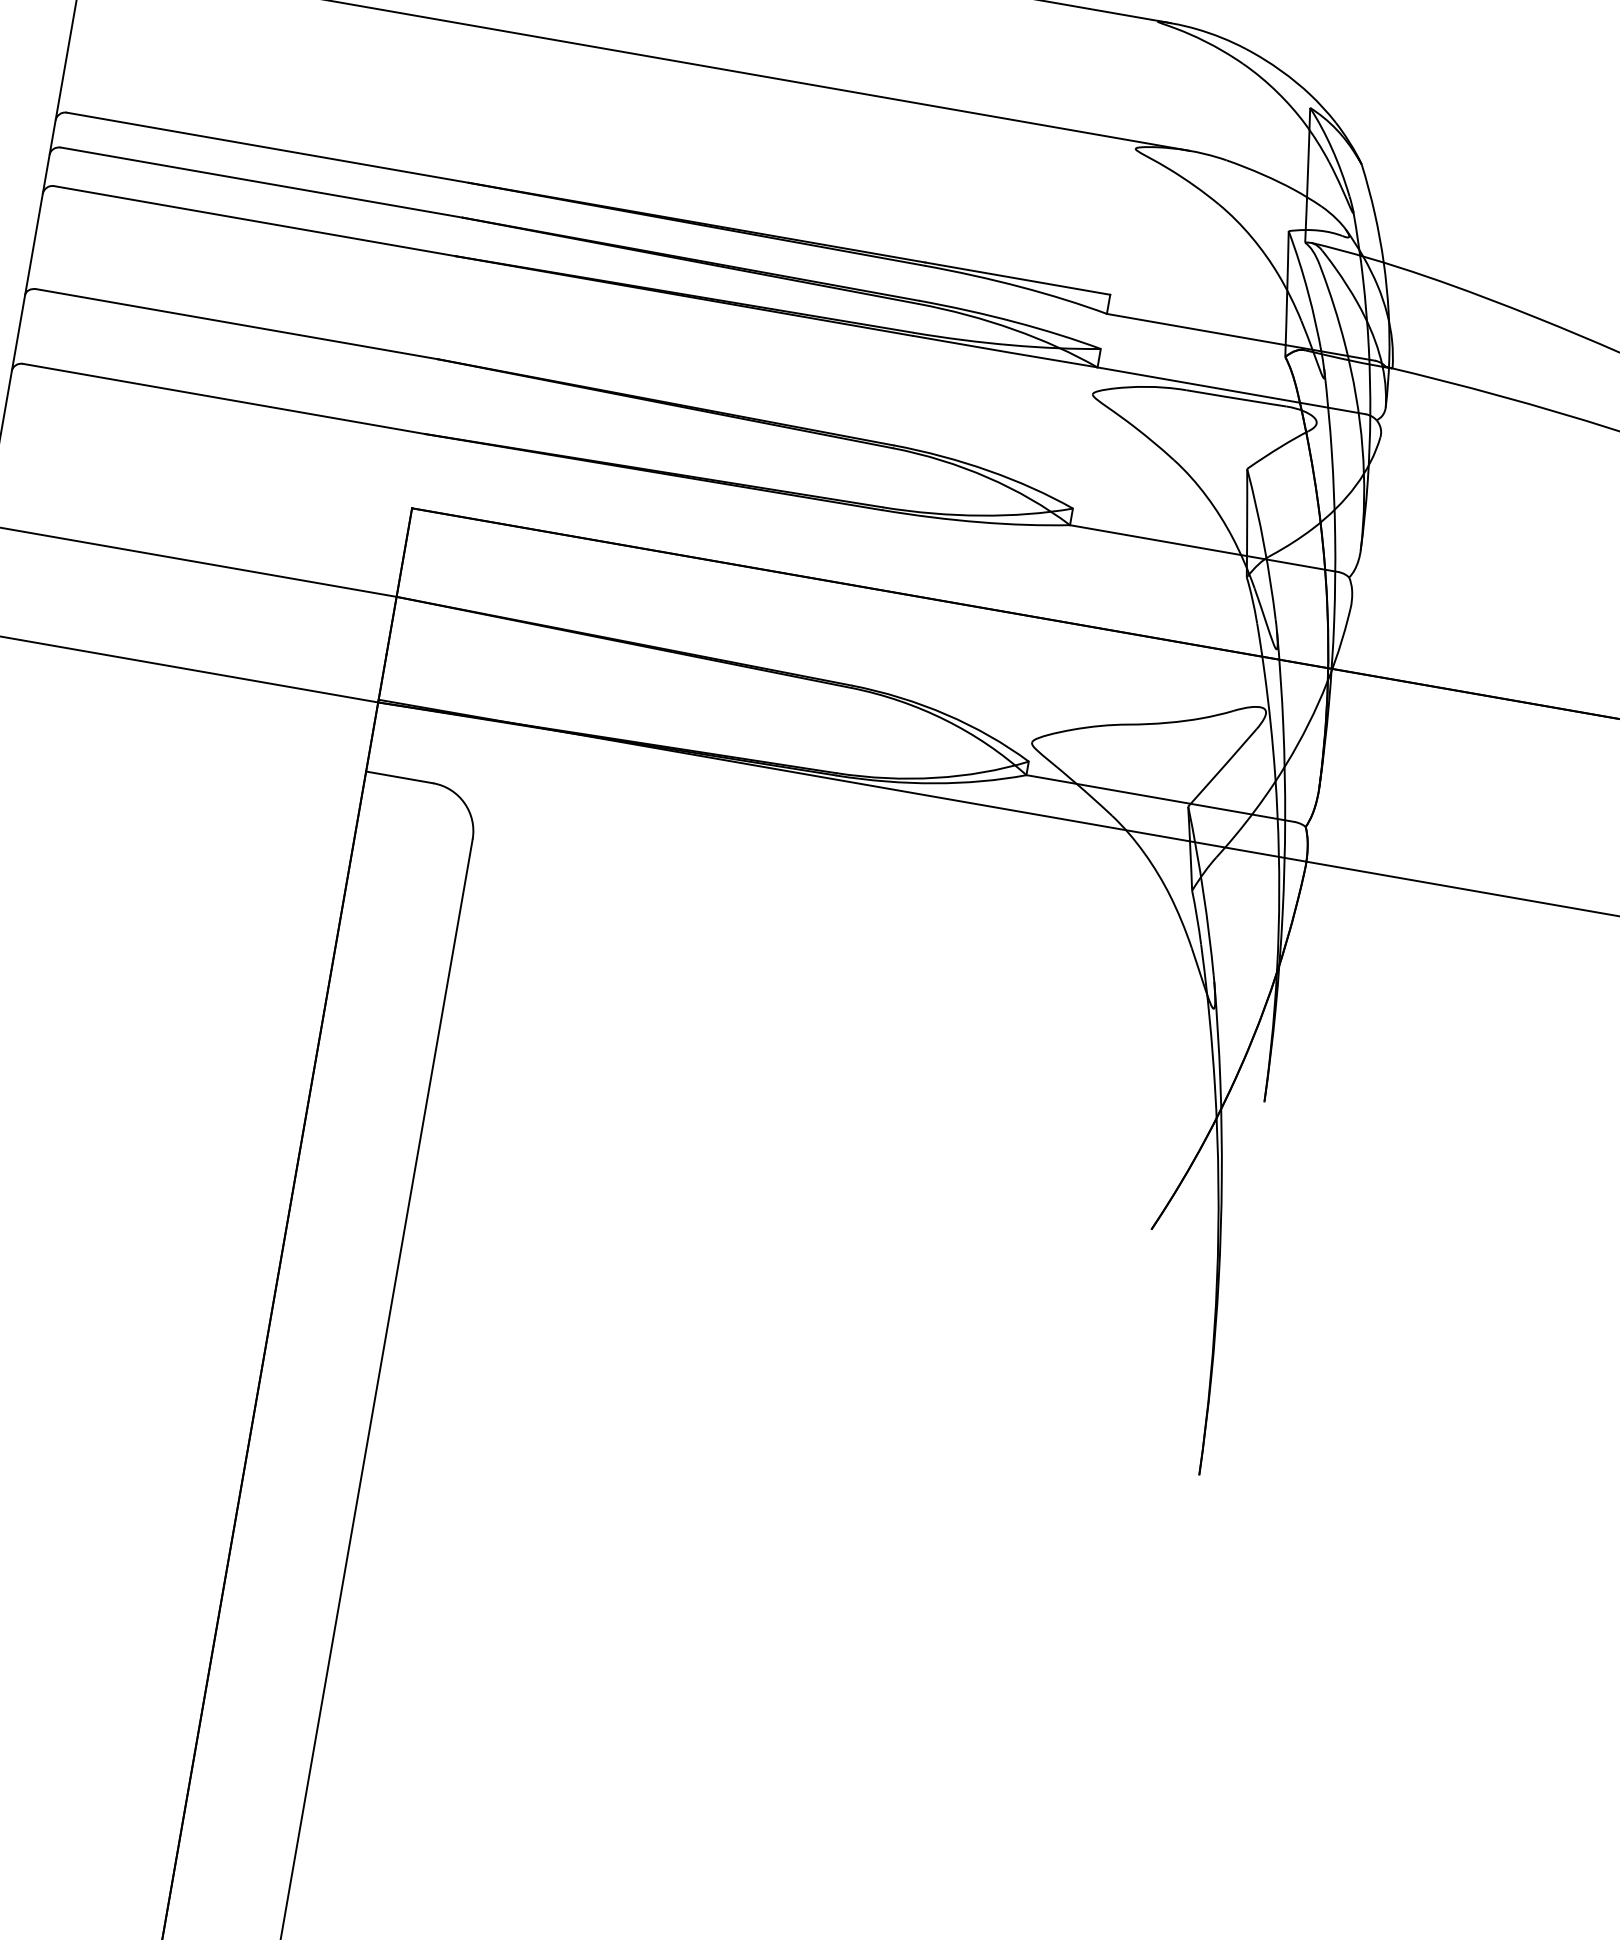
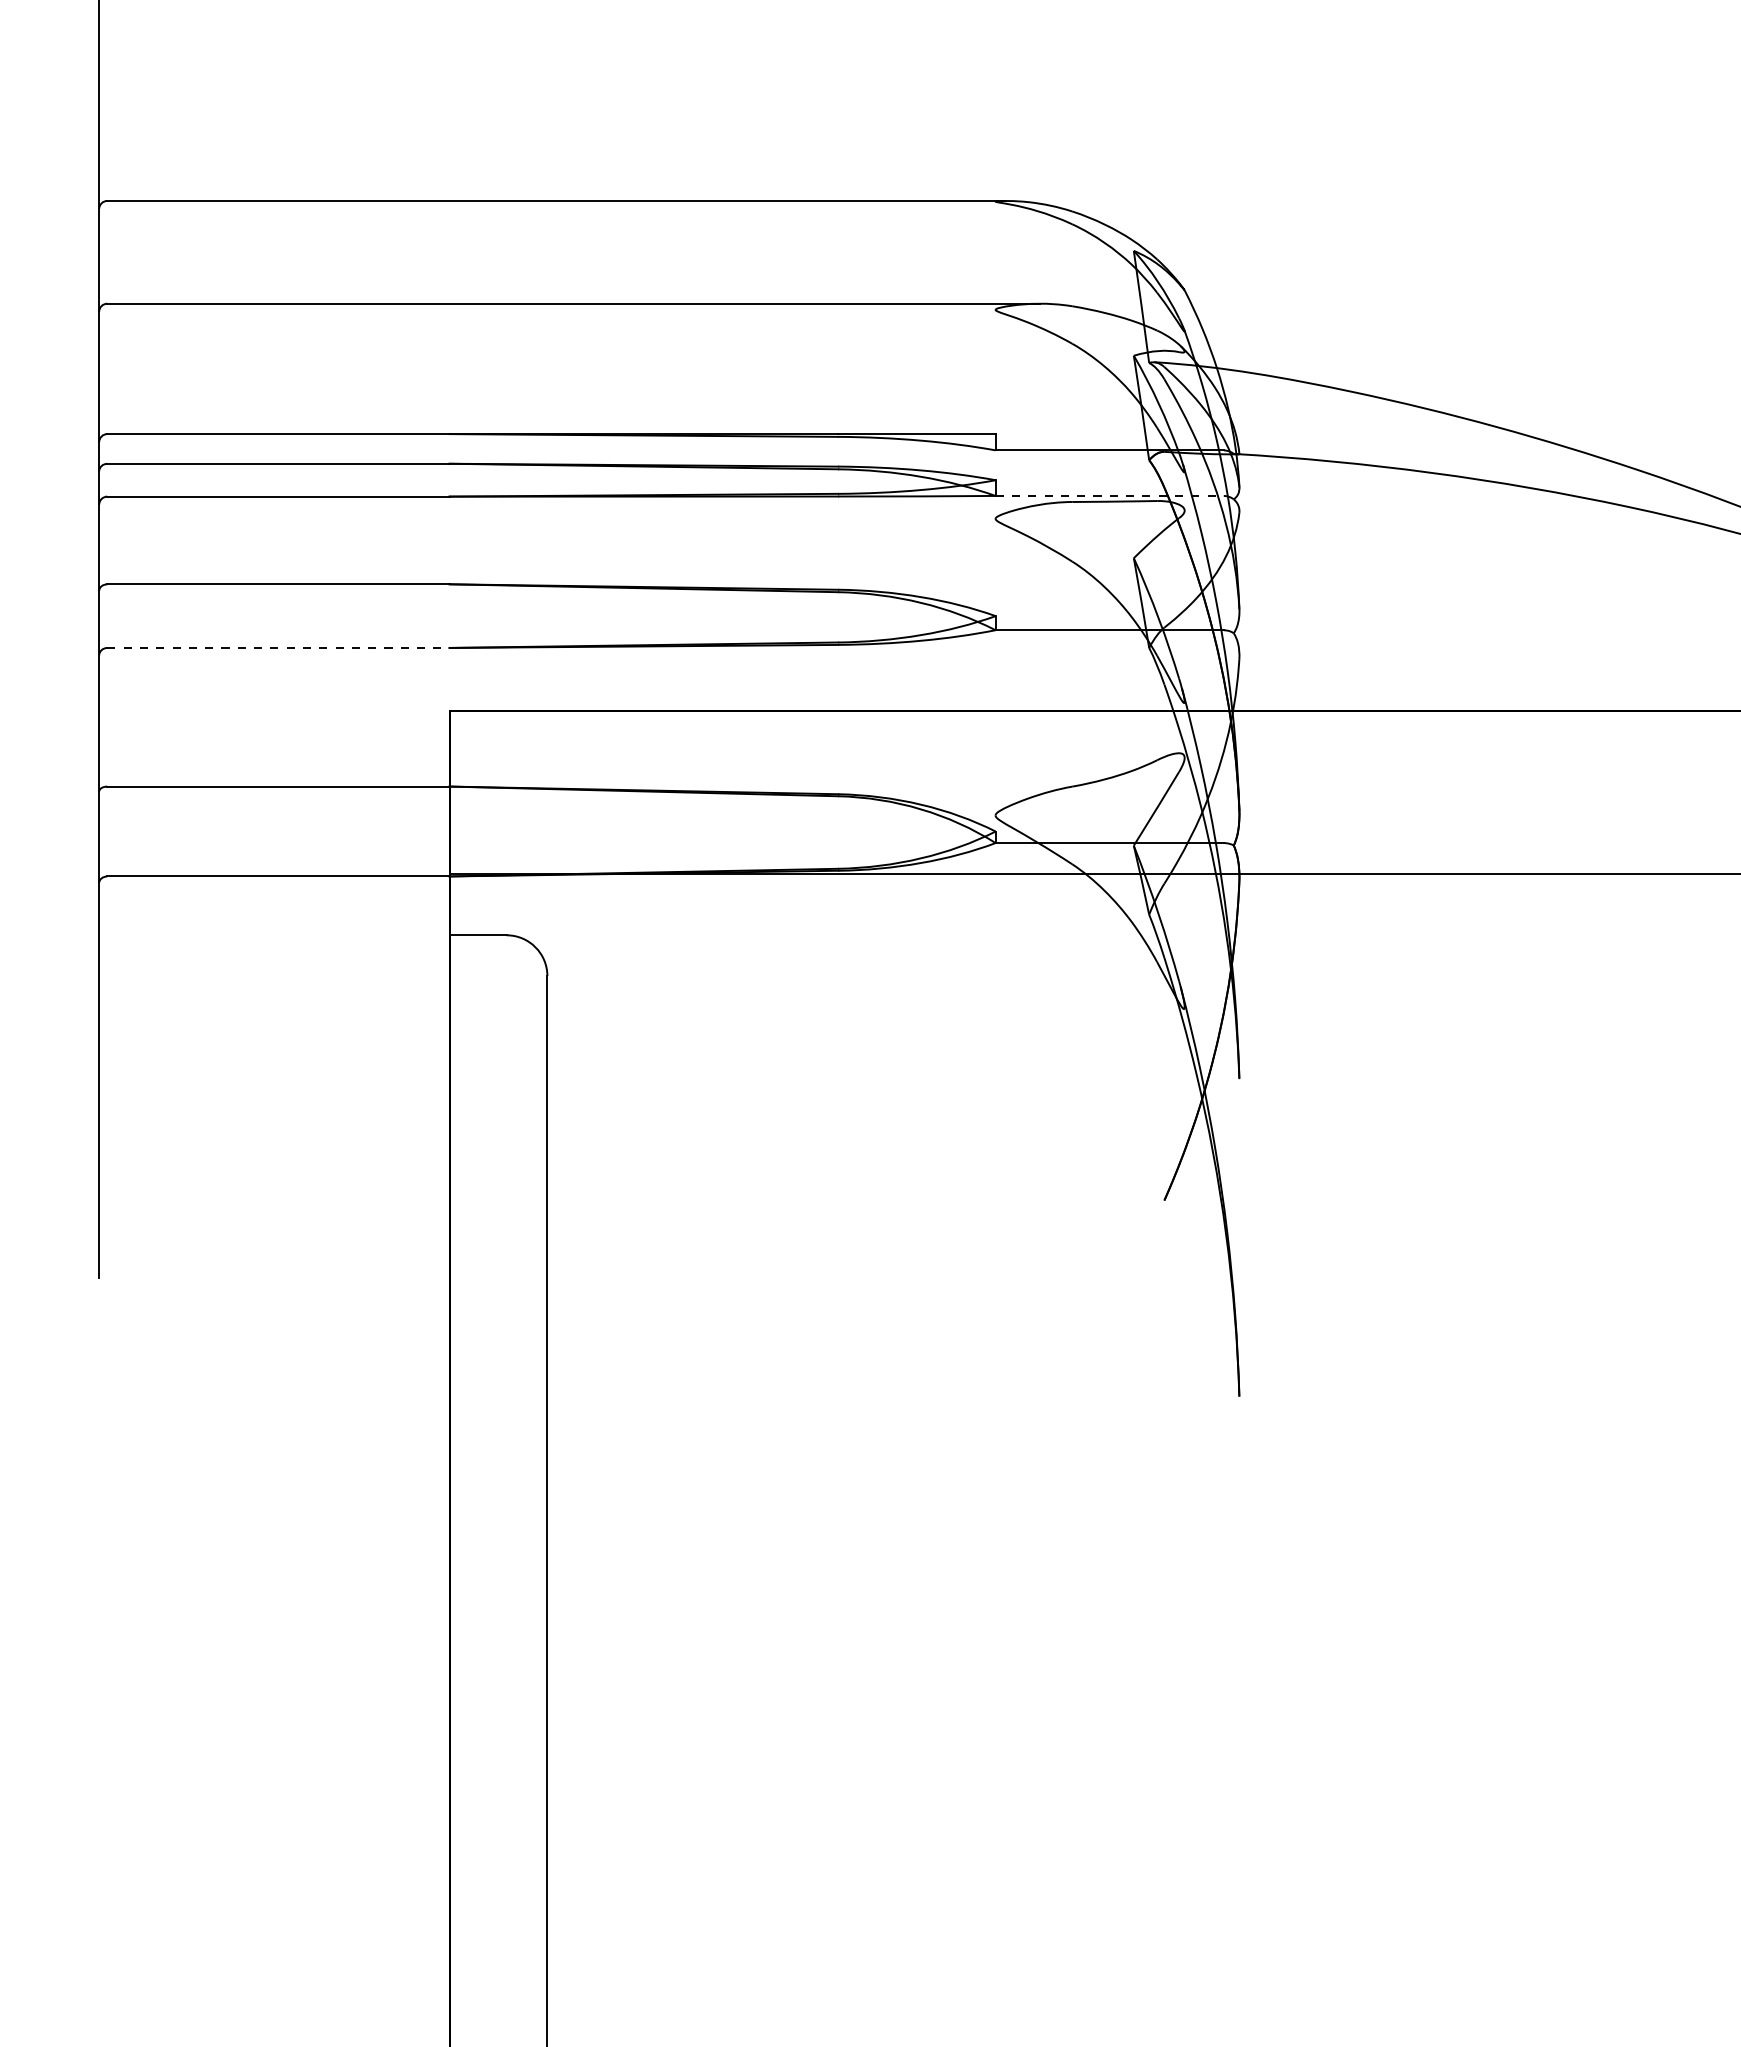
line: (1232, 390) -> (1110, 495), solid -> dashed
line: (224, 398) -> (278, 647), solid -> dashed

